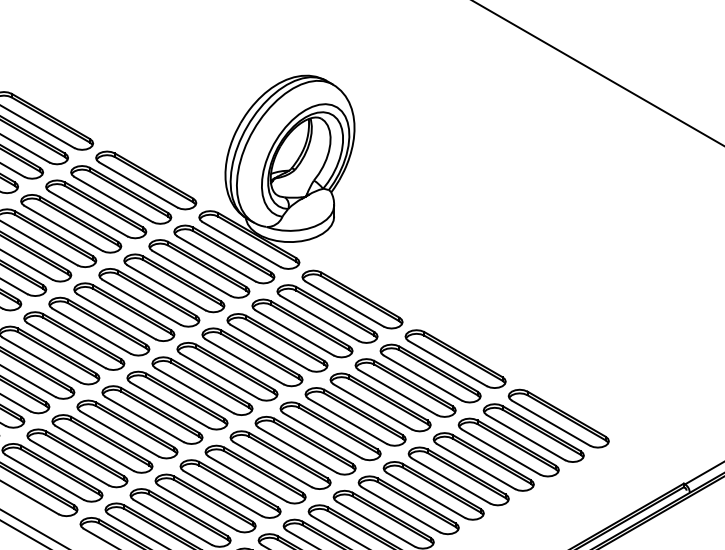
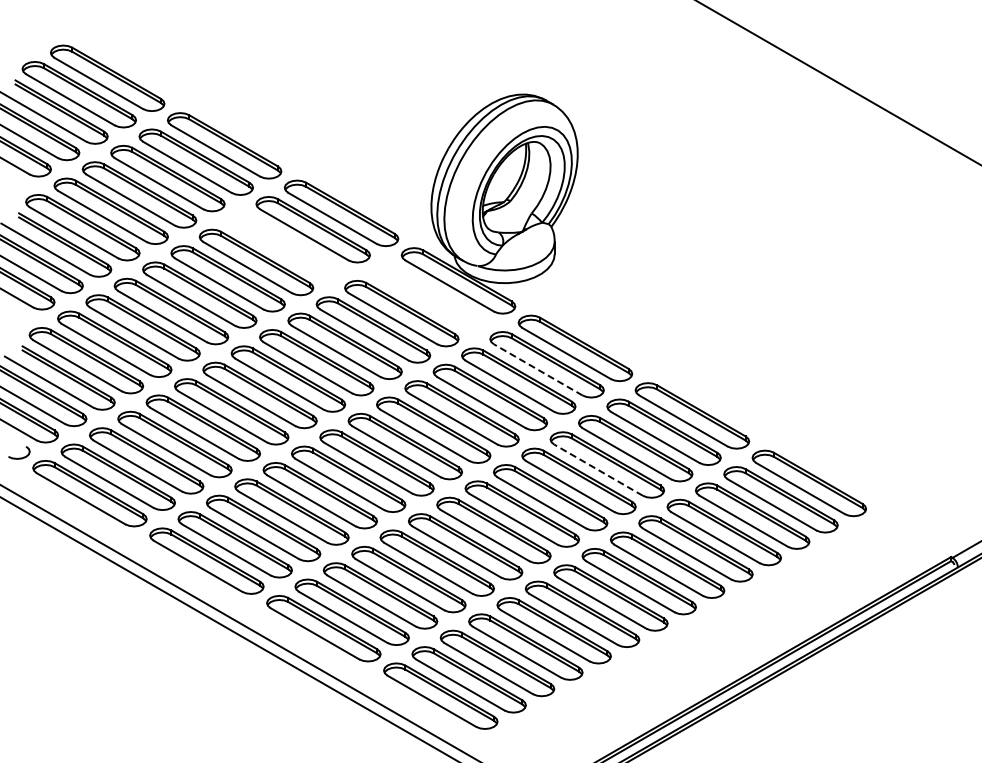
part: (95, 208) -> (284, 245), removed
part: (223, 253) -> (429, 296), removed
line: (319, 318) -> (537, 369), solid -> dashed
line: (372, 406) -> (598, 469), solid -> dashed

